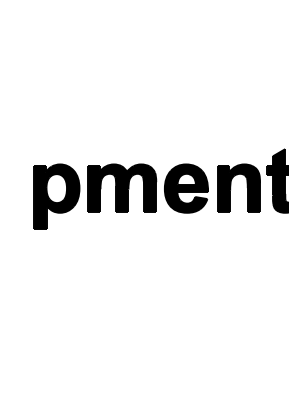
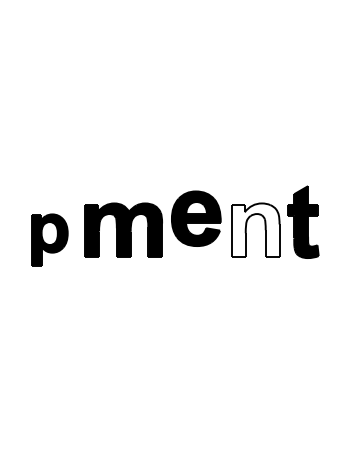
fill: (238, 187) -> (255, 229), removed
part: (186, 188) -> (196, 218), moved
part: (56, 196) -> (49, 239), size x0.7

